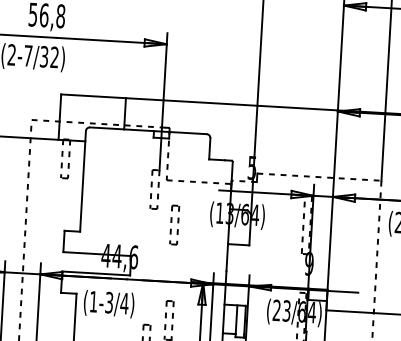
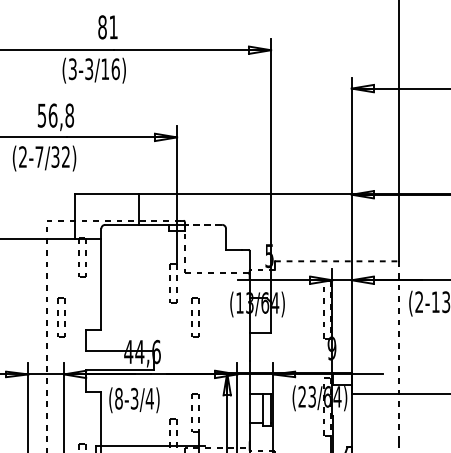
line: (188, 132) -> (203, 224), solid -> dashed
part: (41, 217) -> (61, 317), added
text: (93, 301) -> (118, 398), (1-3/4) -> (8-3/4)

